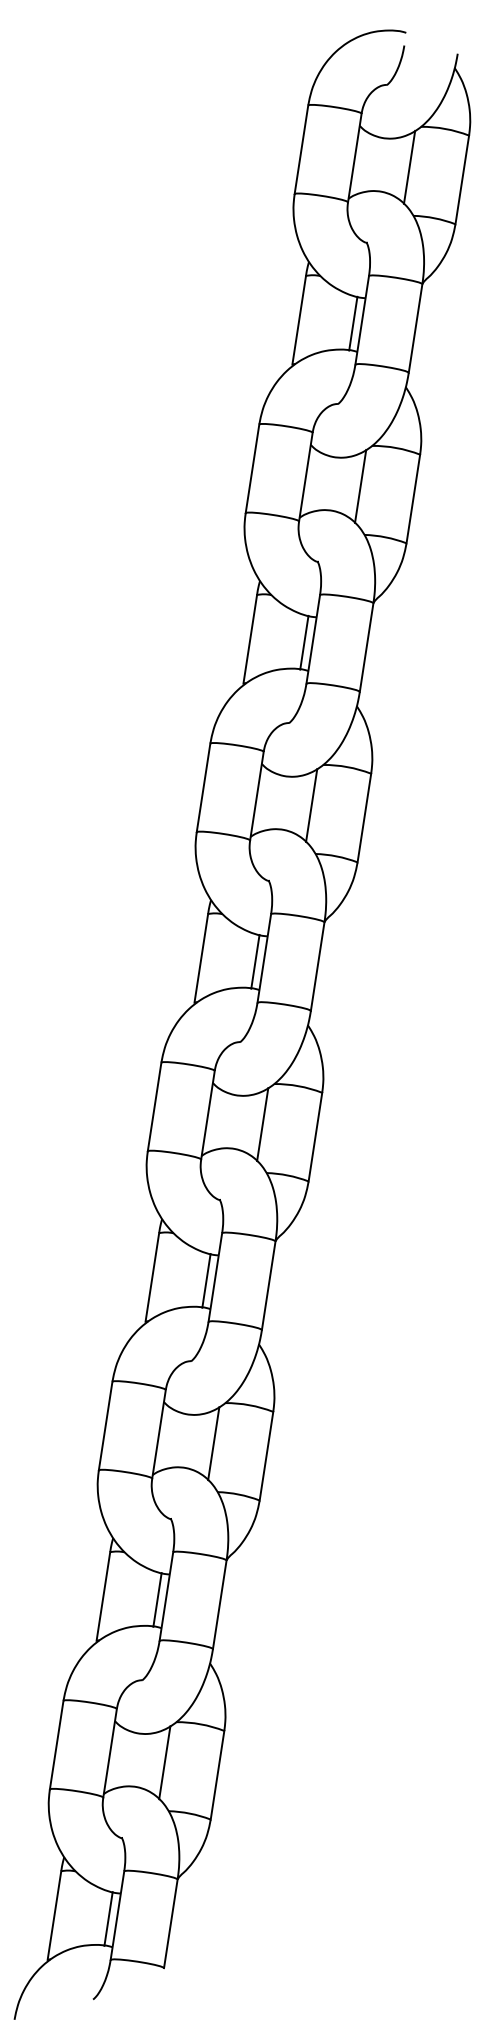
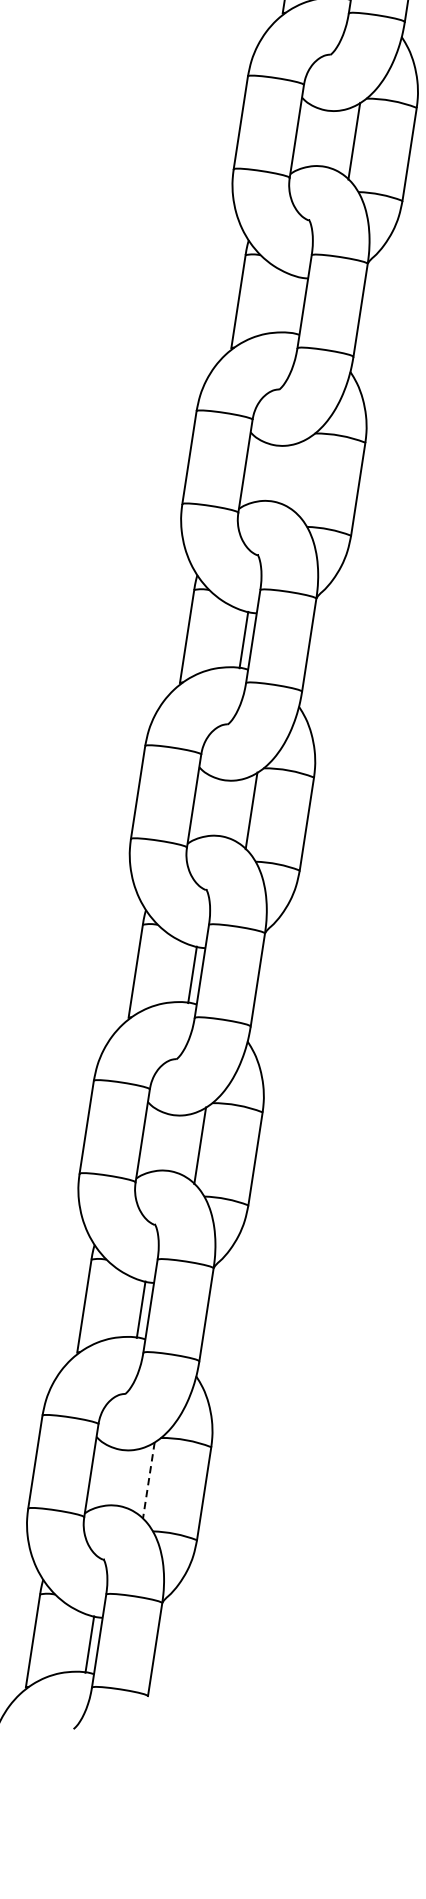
line: (304, 642) -> (295, 304), removed
line: (311, 805) -> (302, 476), removed
line: (164, 1762) -> (148, 1480), solid -> dashed

